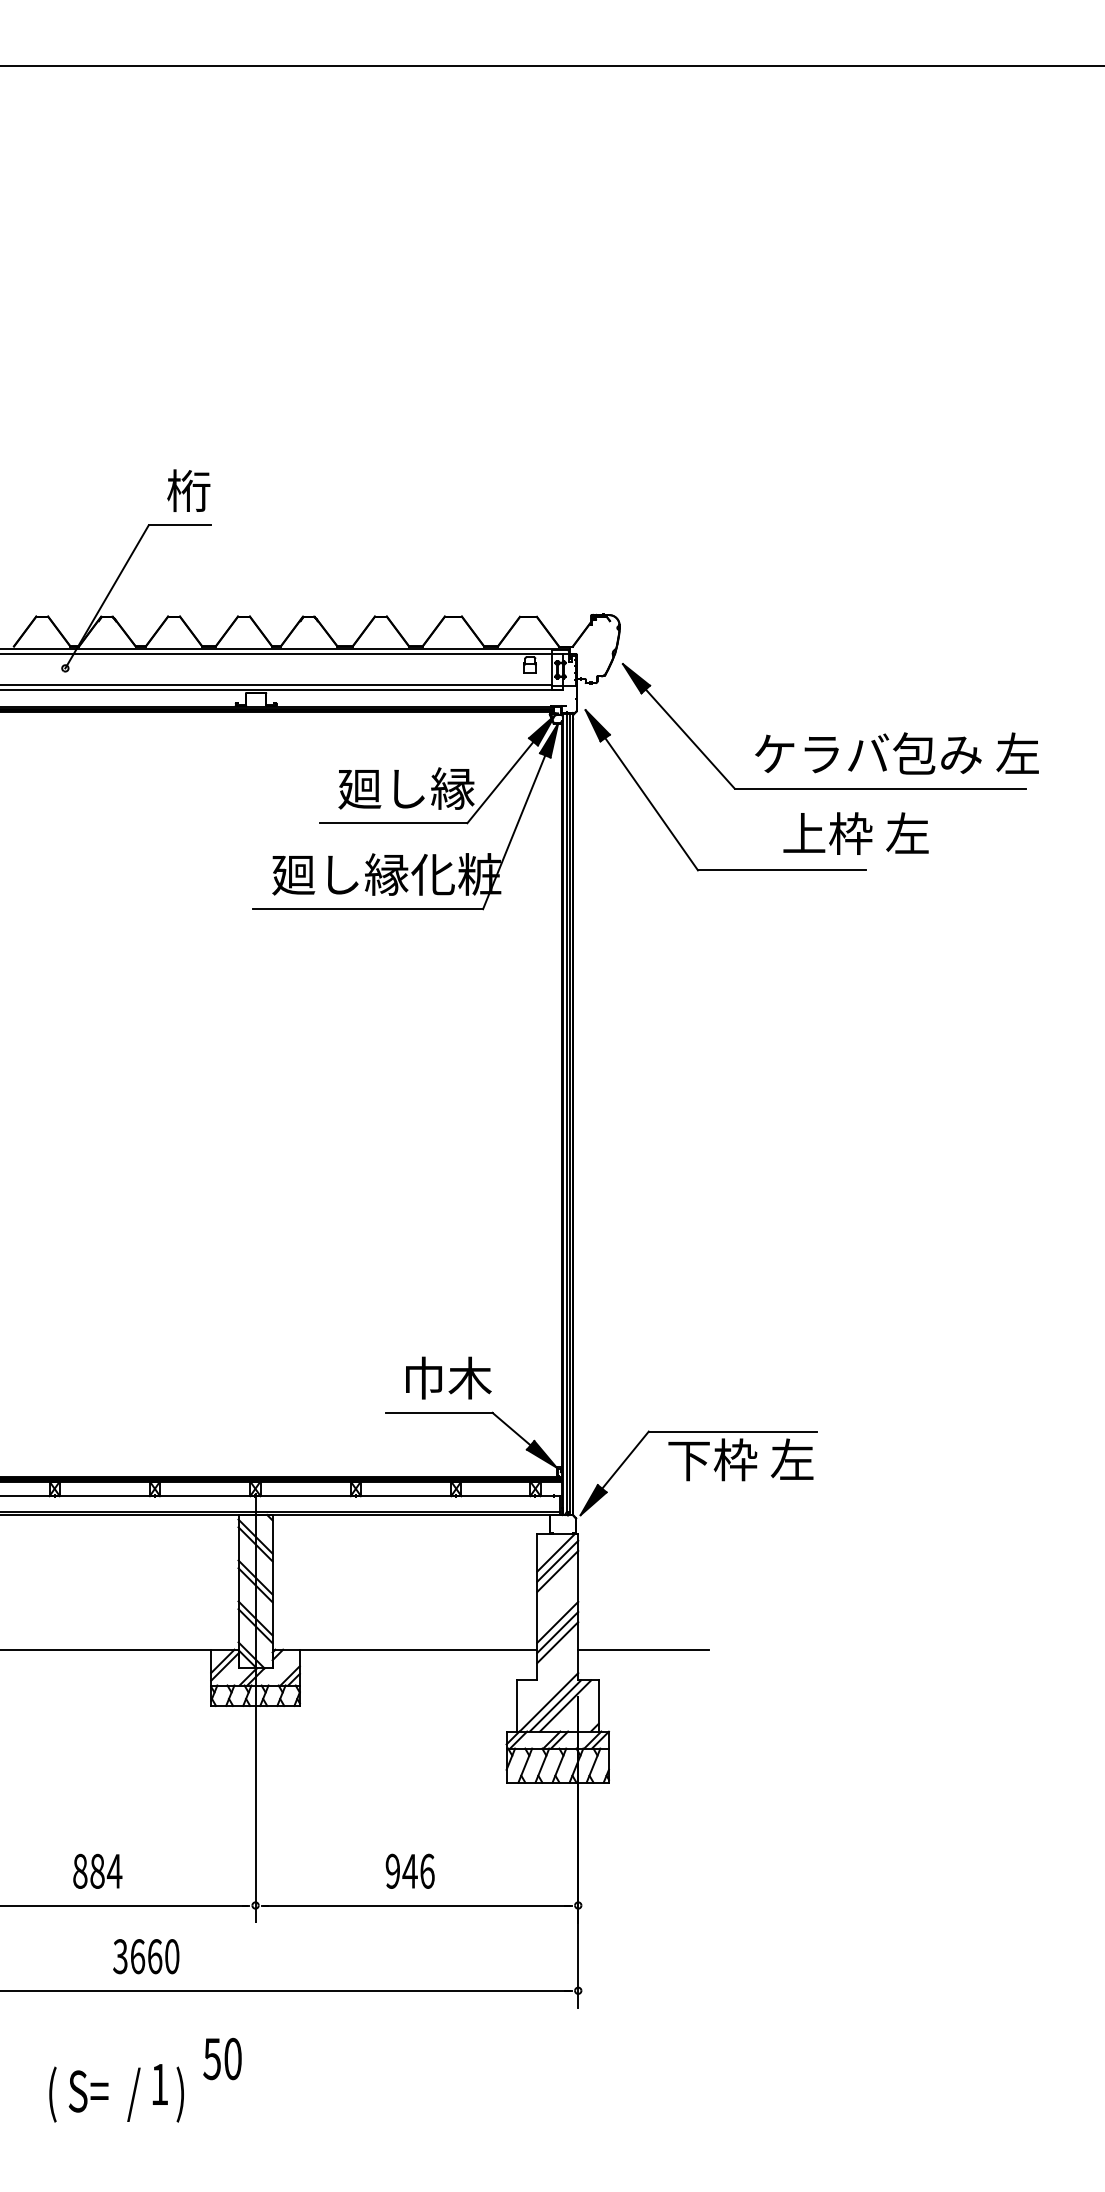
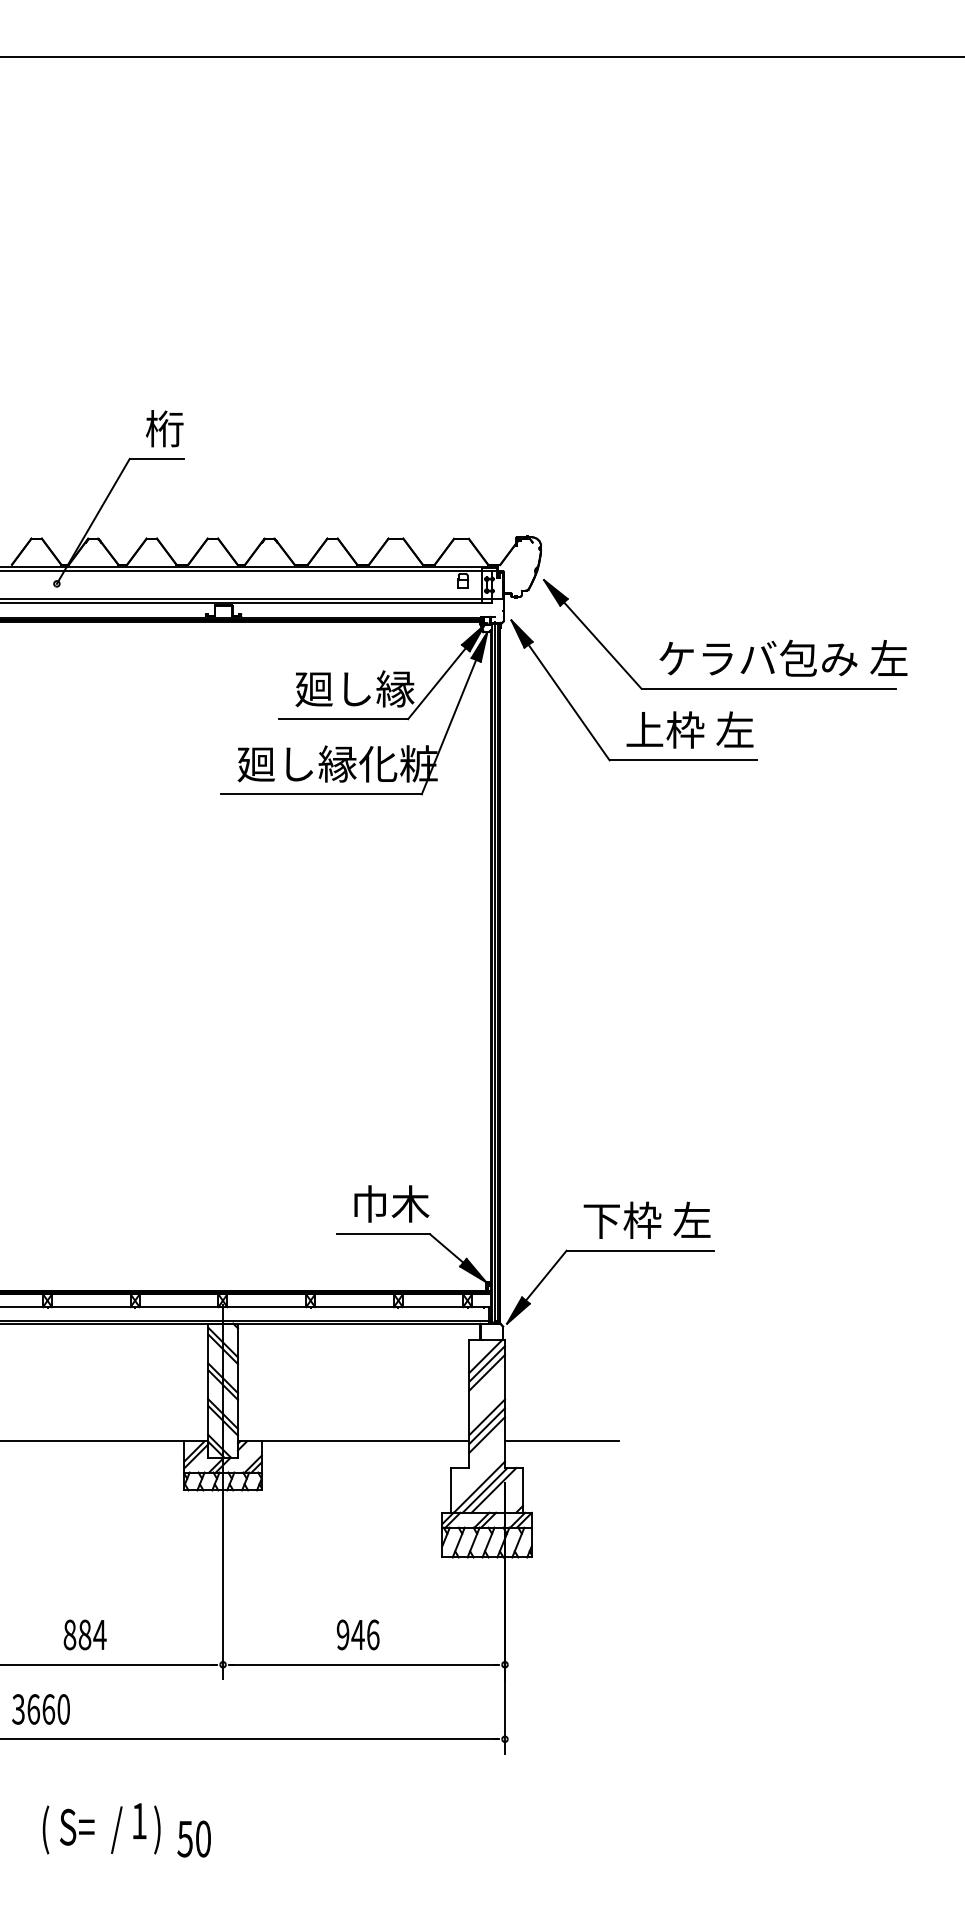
text: (855, 833) -> (689, 729), moved
text: (740, 1459) -> (646, 1220), moved
text: (146, 1956) -> (41, 1709), moved
text: (222, 2058) -> (194, 1838), moved

